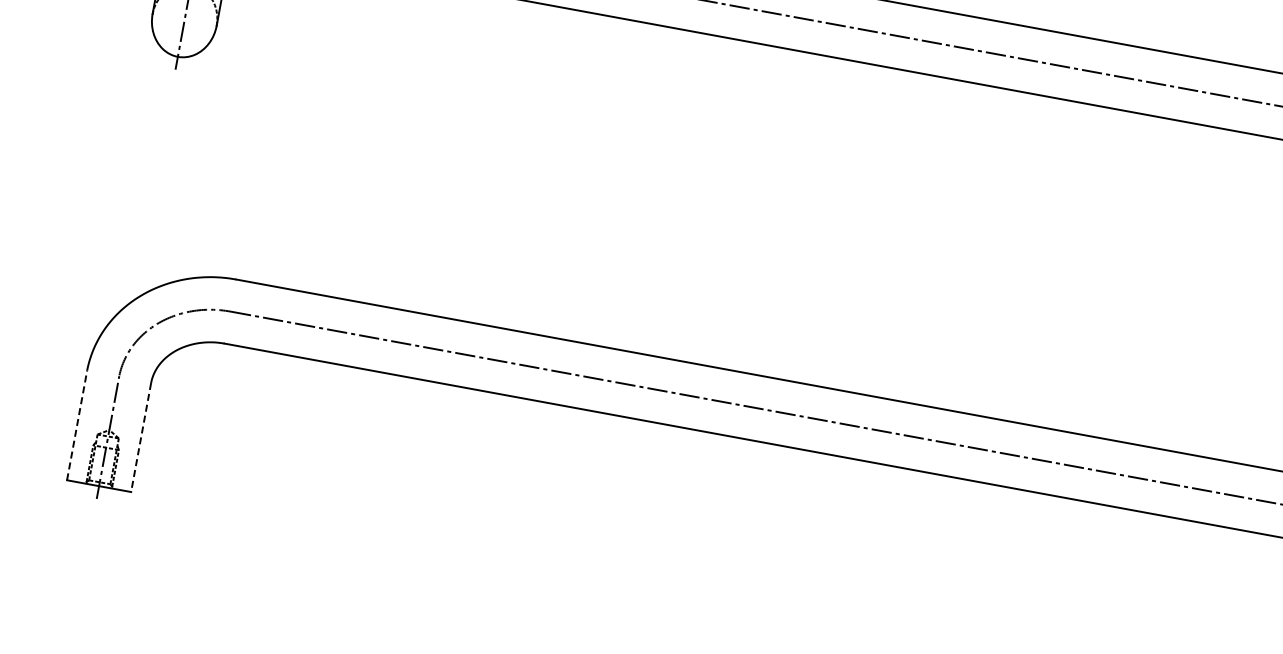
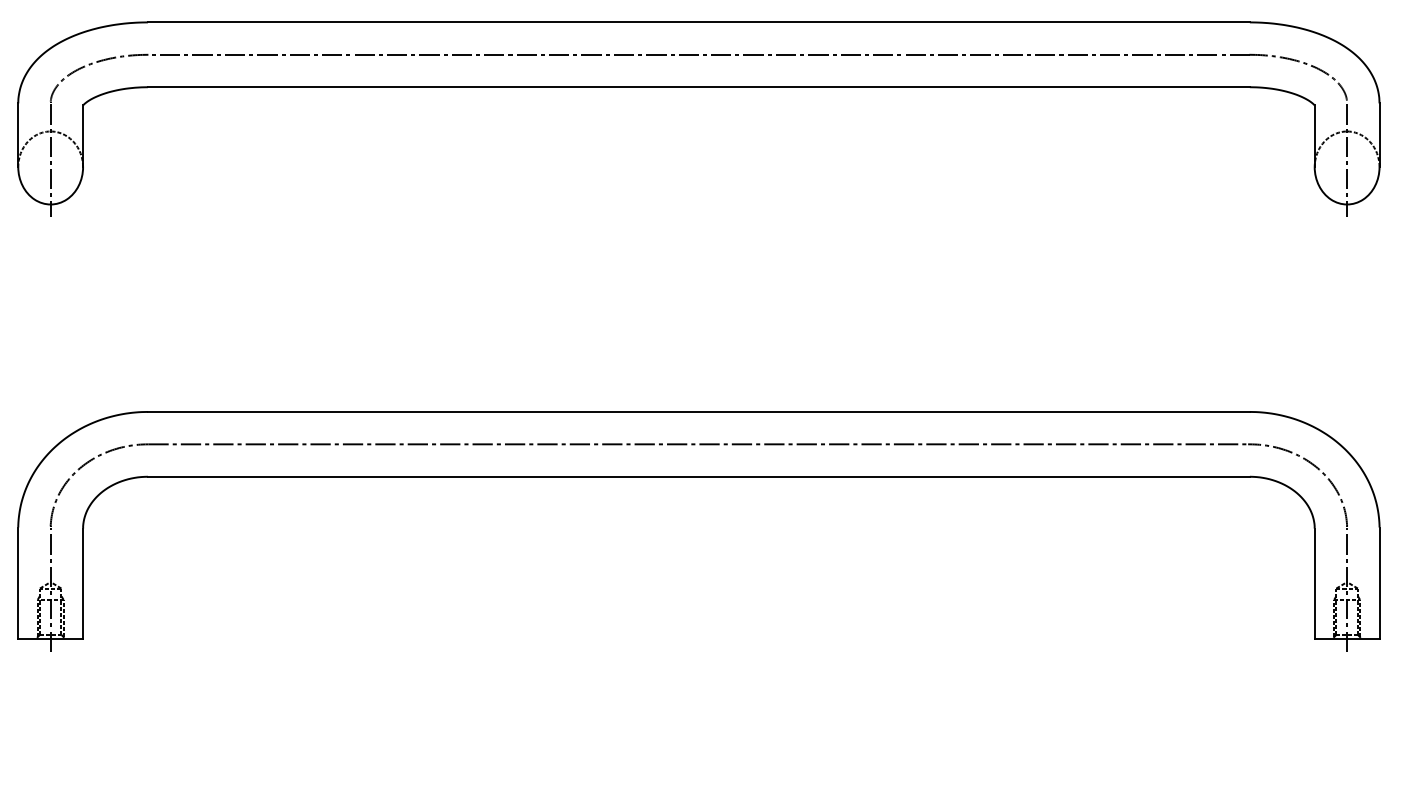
line: (77, 425) -> (18, 583), dashed -> solid
line: (141, 438) -> (83, 584), dashed -> solid

